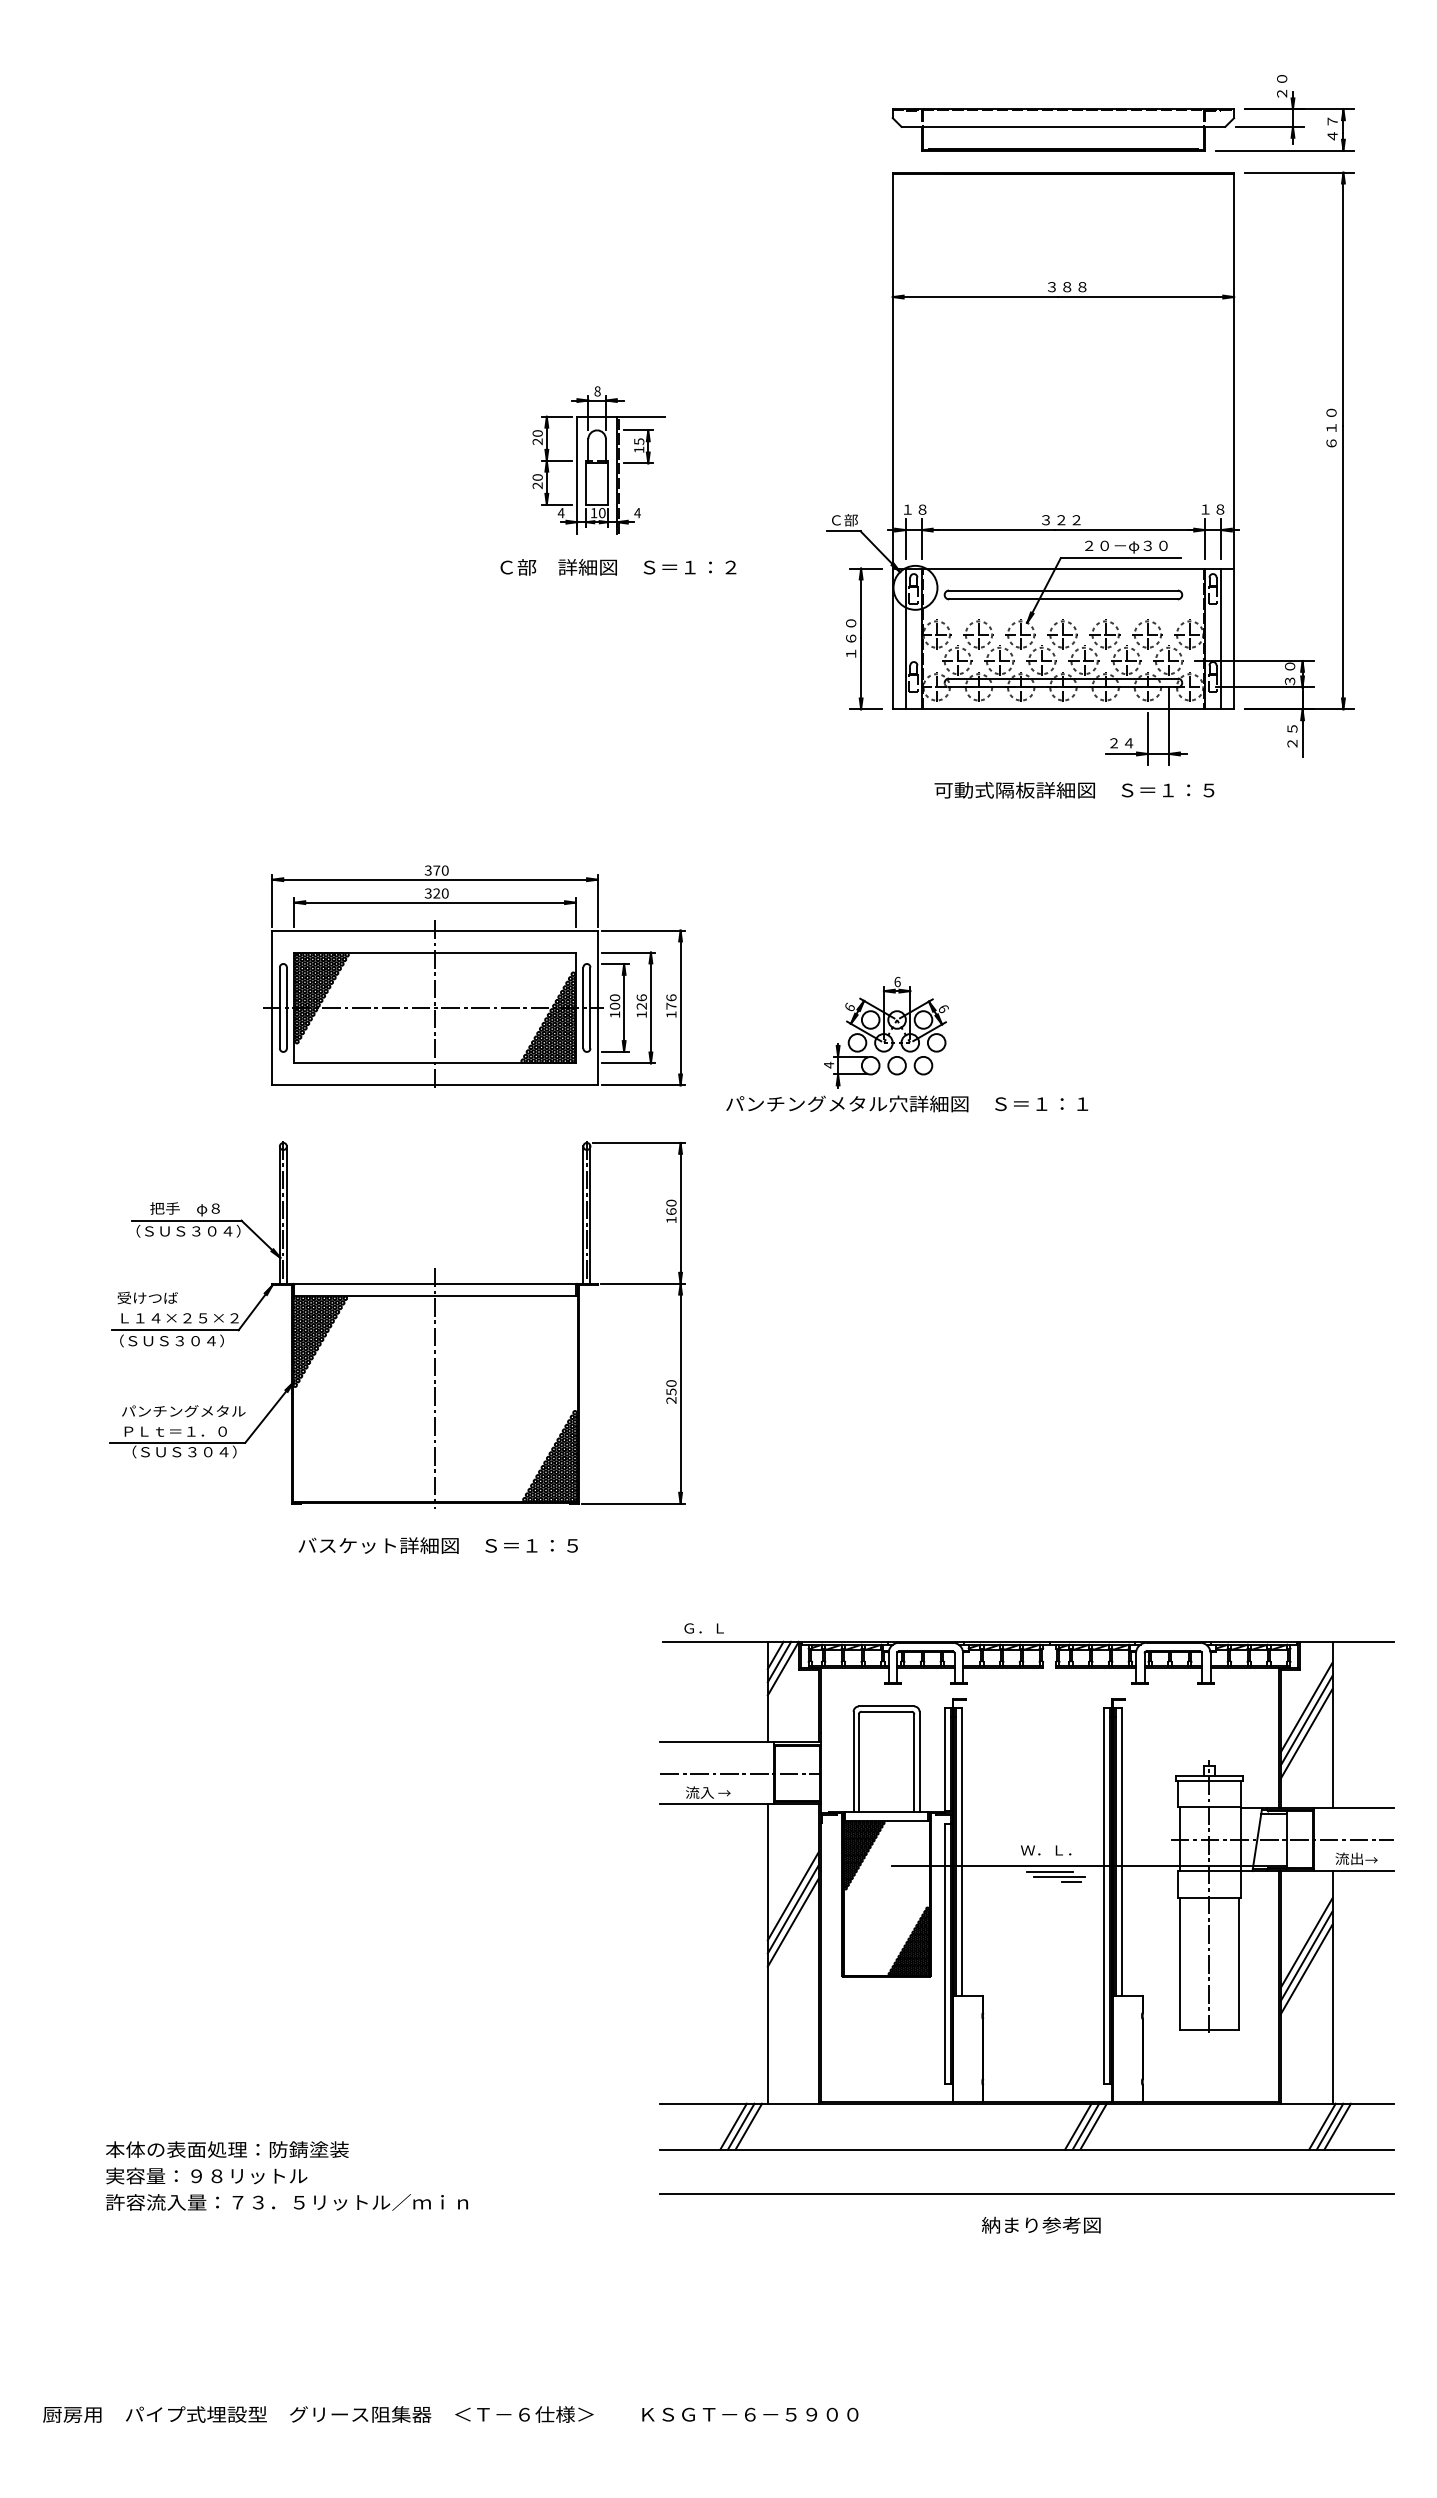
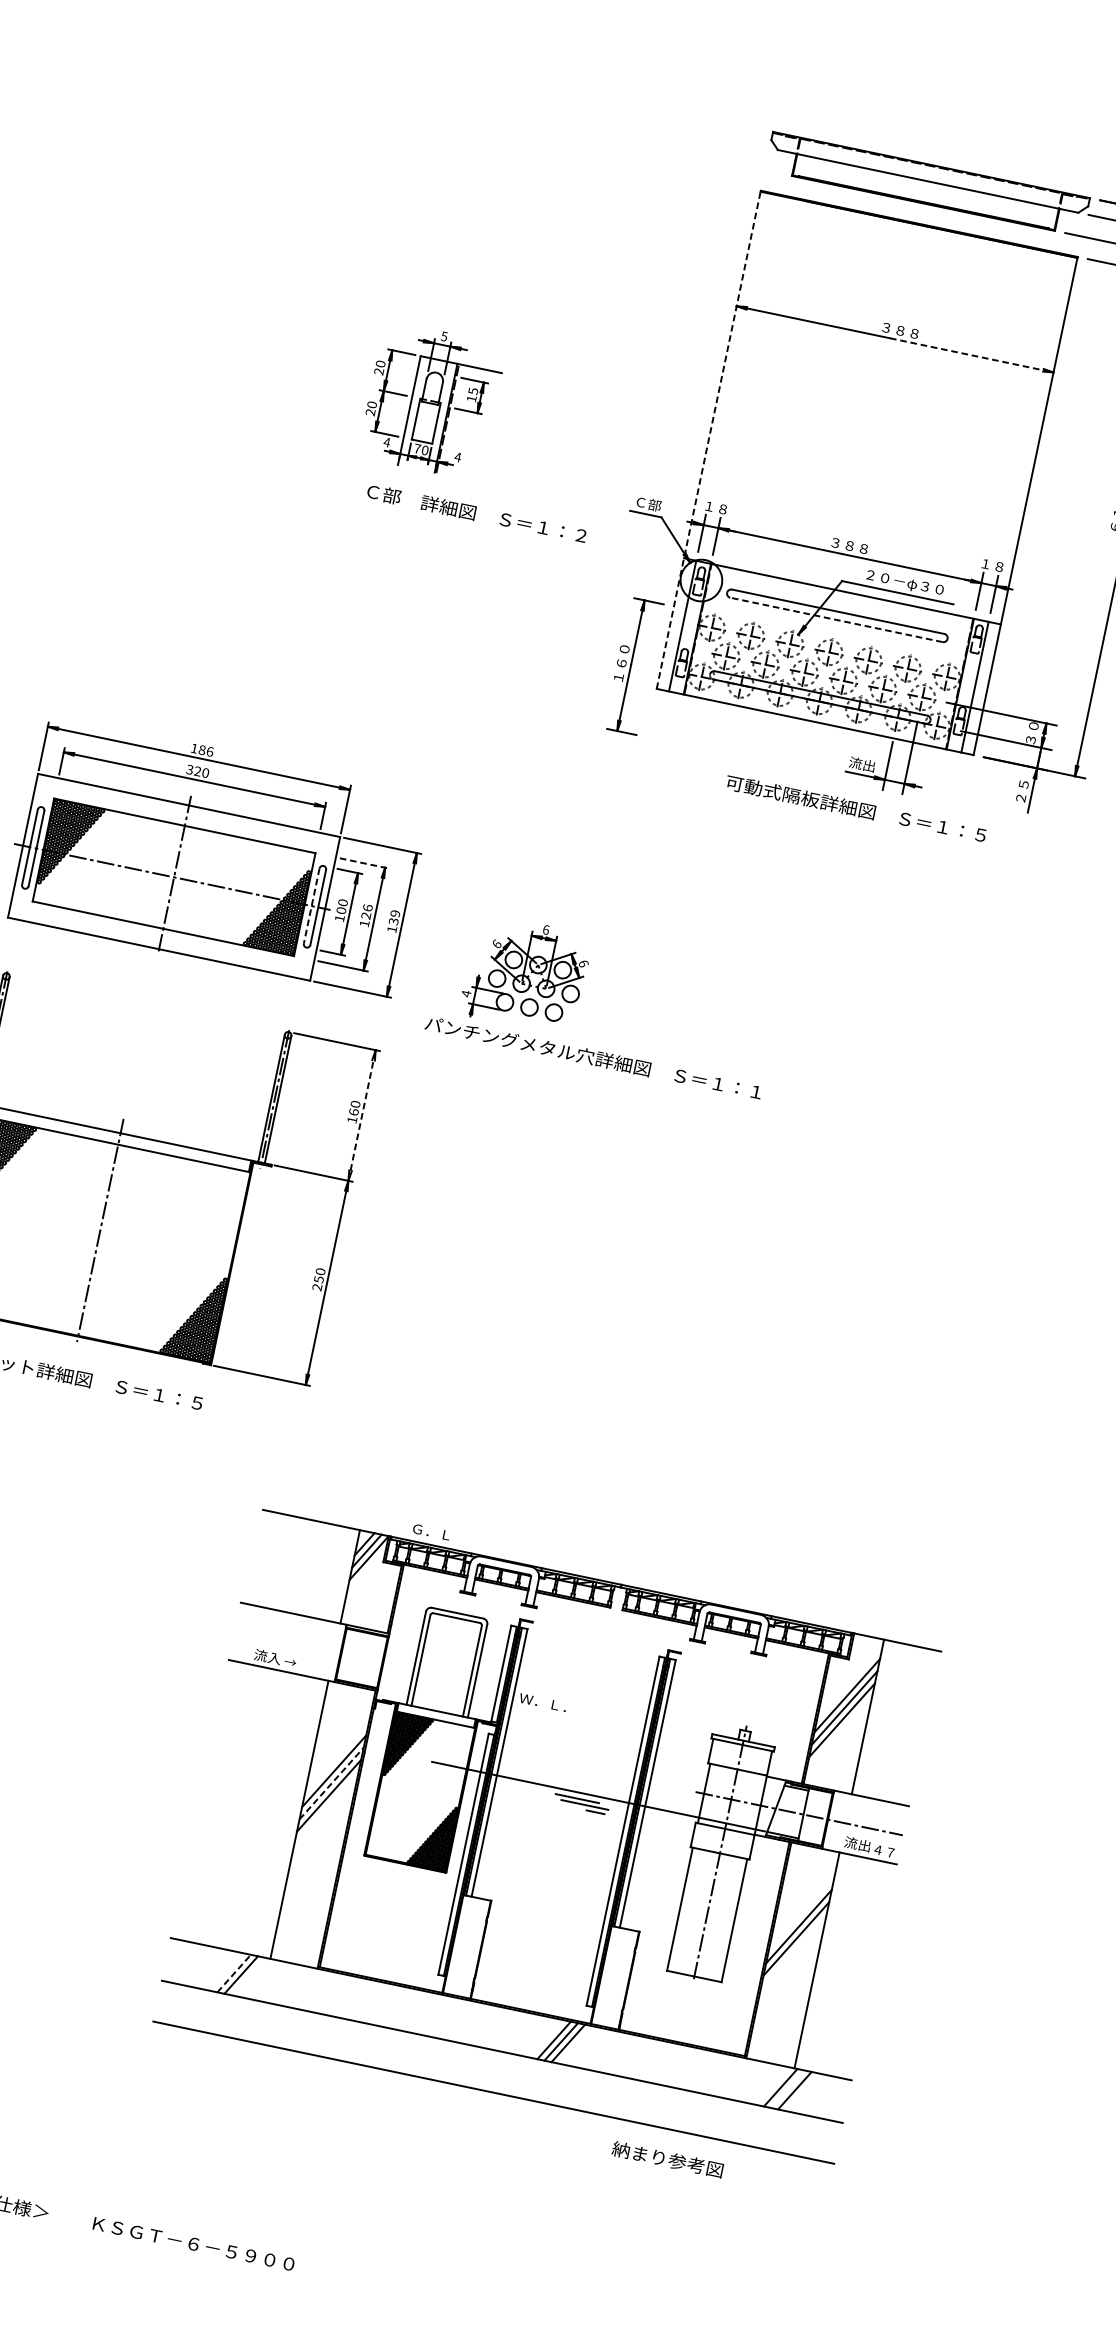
line: (1146, 297) -> (972, 355), solid -> dashed
text: (597, 391) -> (444, 336), 8 -> 5
line: (892, 440) -> (708, 439), solid -> dashed
text: (593, 513) -> (416, 449), 10 -> 70
text: (1068, 520) -> (856, 547), ３２２ -> ３８８
text: (618, 567) -> (477, 513), moved
line: (1062, 599) -> (835, 619), solid -> dashed
part: (864, 638) -> (634, 665), moved
text: (1120, 742) -> (861, 763), ２４ -> 流出
text: (1074, 790) -> (856, 809), moved
text: (436, 870) -> (202, 750), 370 -> 186
line: (628, 952) -> (364, 863), solid -> dashed
text: (671, 1001) -> (394, 917), 176 -> 139
line: (583, 1008) -> (311, 906), solid -> dashed
part: (886, 1032) -> (526, 974), moved
line: (680, 1212) -> (362, 1114), solid -> dashed
text: (703, 1628) -> (430, 1532), moved
line: (740, 1773) -> (309, 1647), removed
text: (1046, 1850) -> (543, 1702), moved
text: (1376, 1860) -> (882, 1851), → -> ４７
line: (793, 1909) -> (331, 1783), solid -> dashed
line: (1306, 1943) -> (801, 1914), removed
line: (733, 2126) -> (234, 1973), solid -> dashed
line: (748, 2126) -> (248, 1976), removed
line: (1329, 2126) -> (787, 2088), removed
text: (1041, 2224) -> (668, 2158), moved

